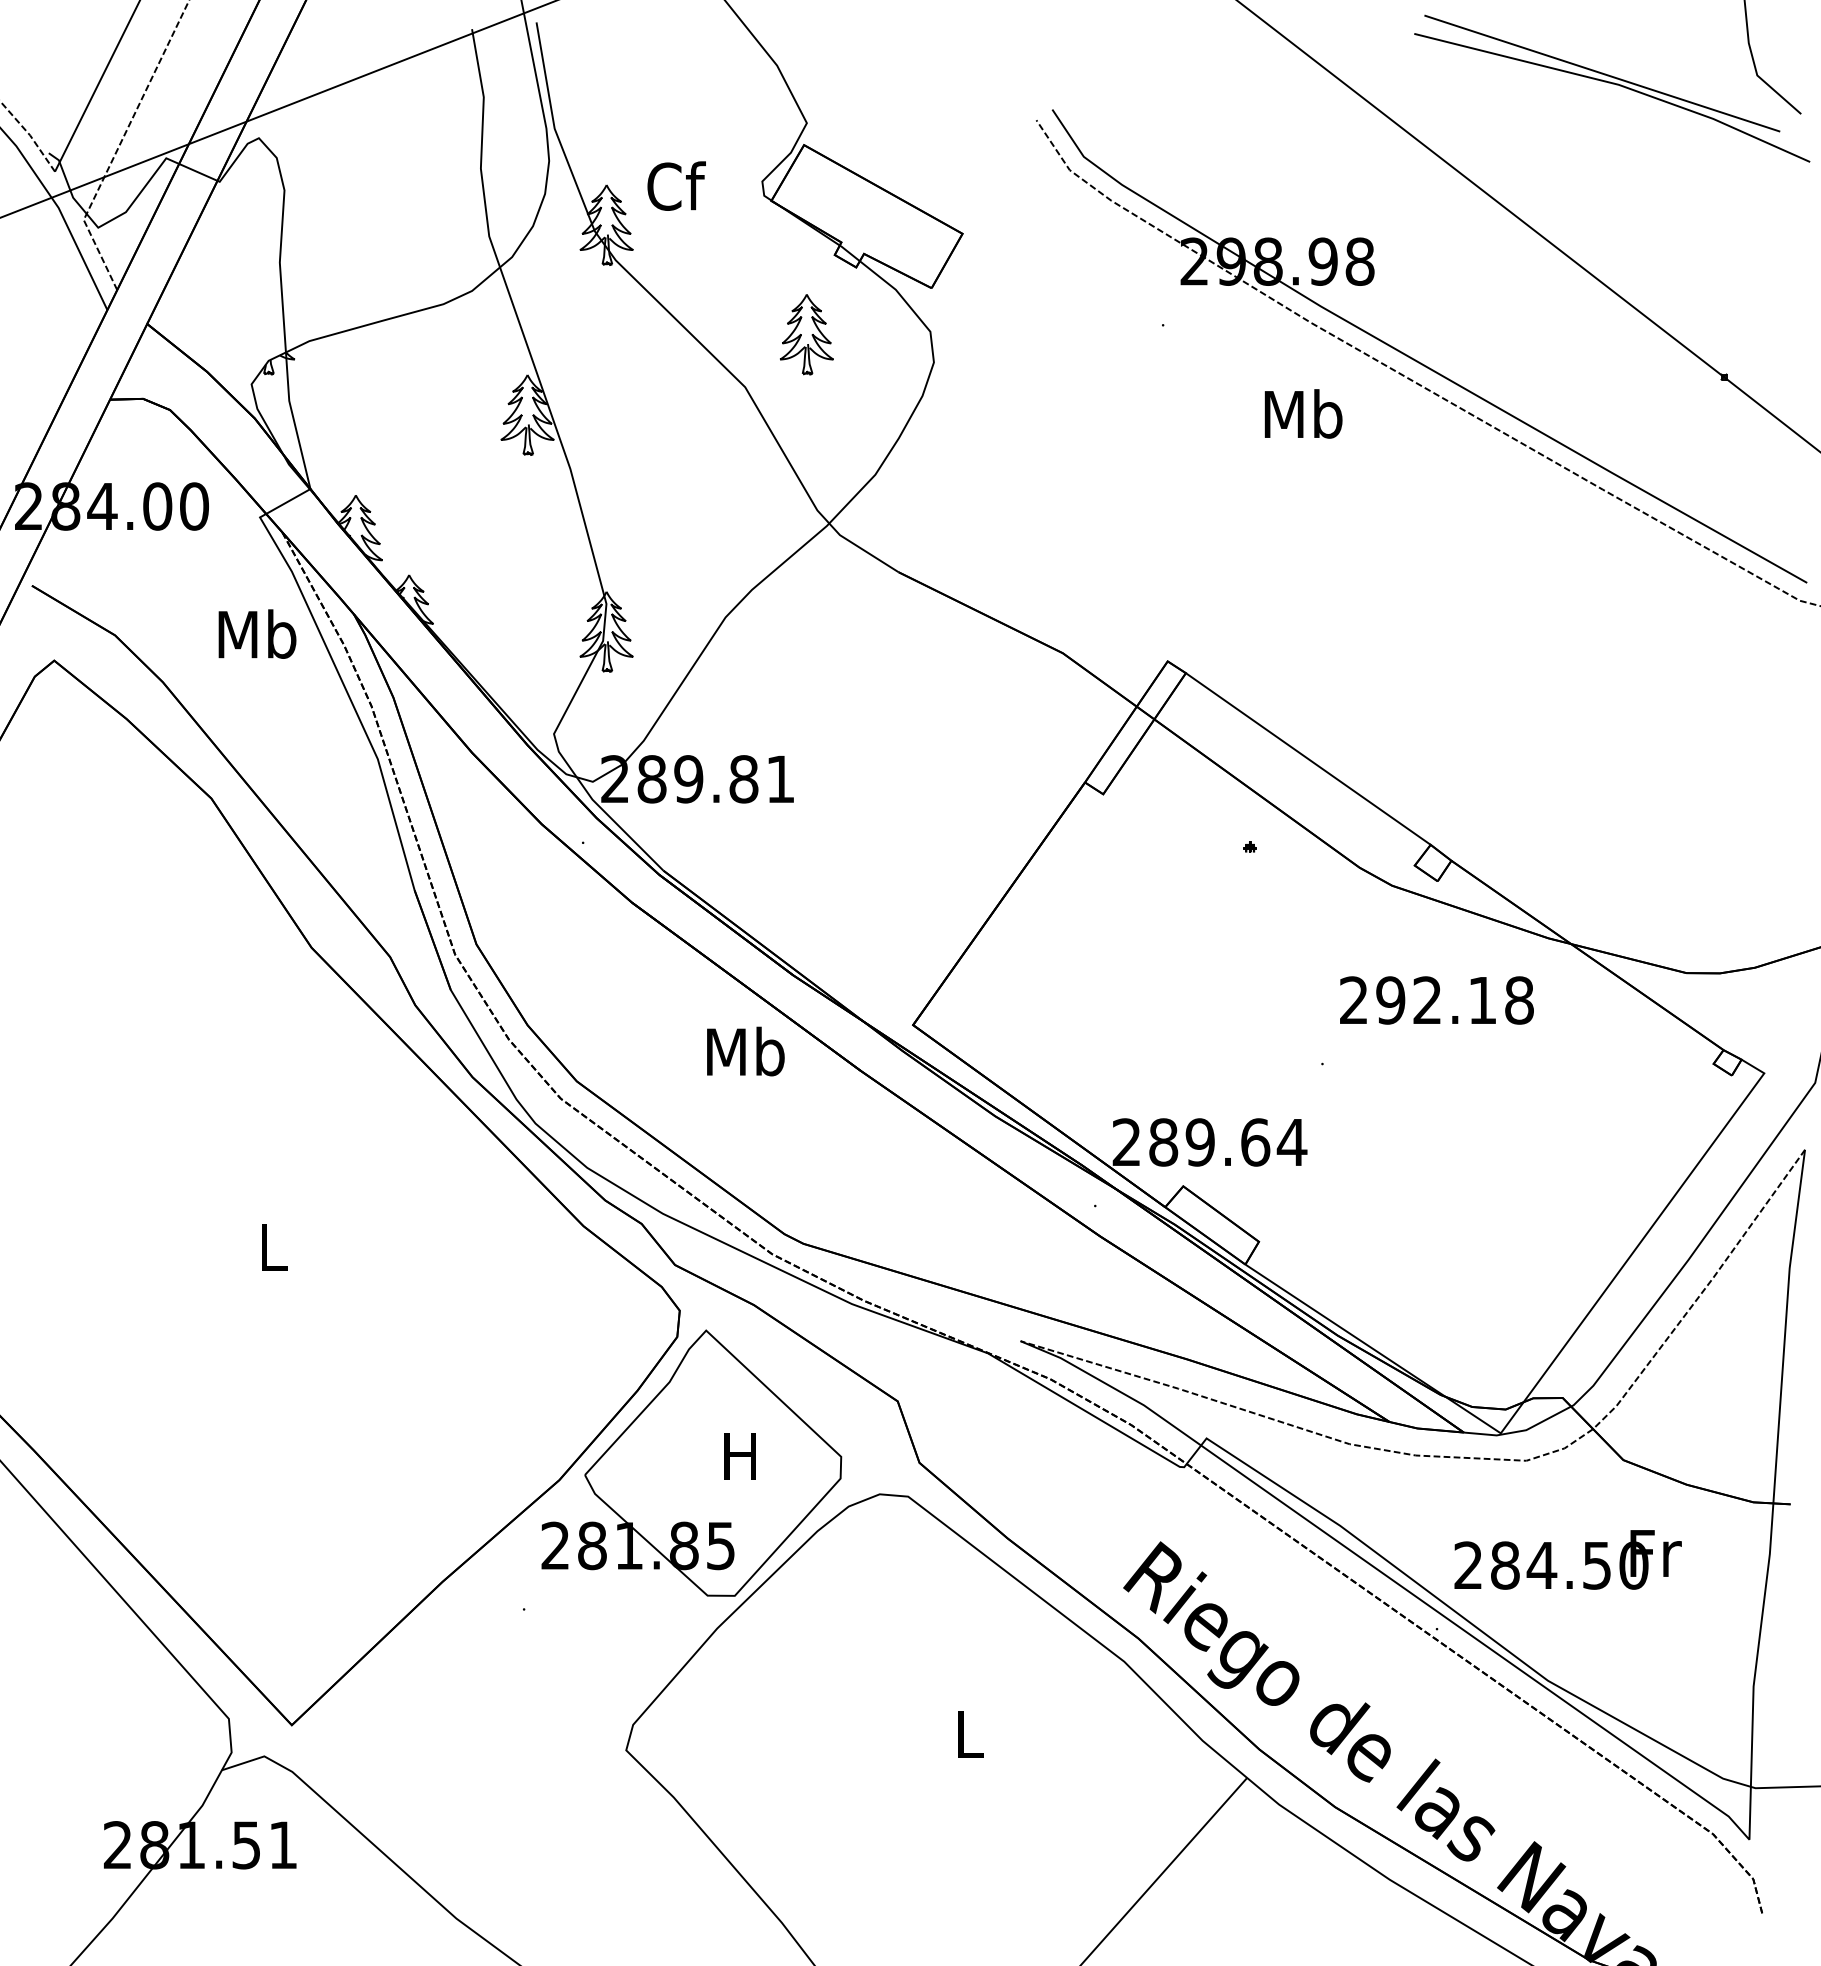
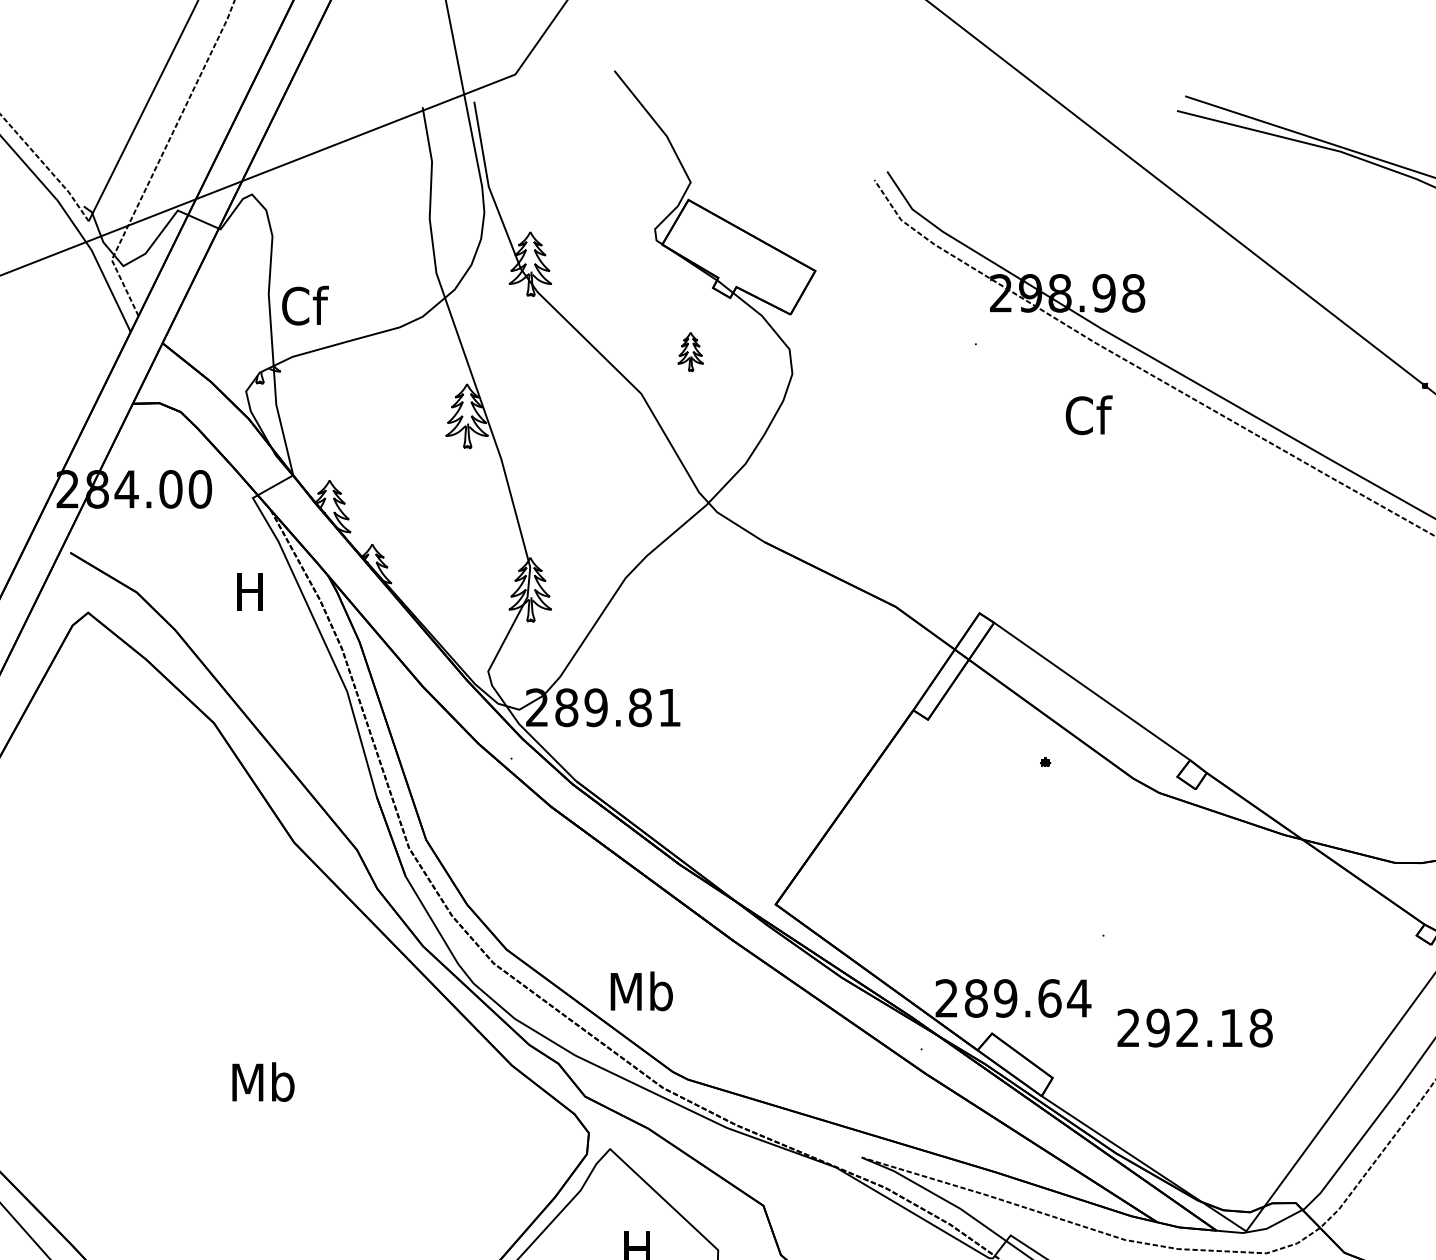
text: (676, 185) -> (305, 305), moved
part: (806, 334) -> (690, 351), size x0.6
text: (1303, 413) -> (1088, 414), Mb -> Cf
text: (257, 633) -> (250, 591), Mb -> H
text: (1436, 1000) -> (1194, 1028), moved
text: (745, 1051) -> (641, 991), moved
text: (273, 1246) -> (263, 1081), L -> Mb

